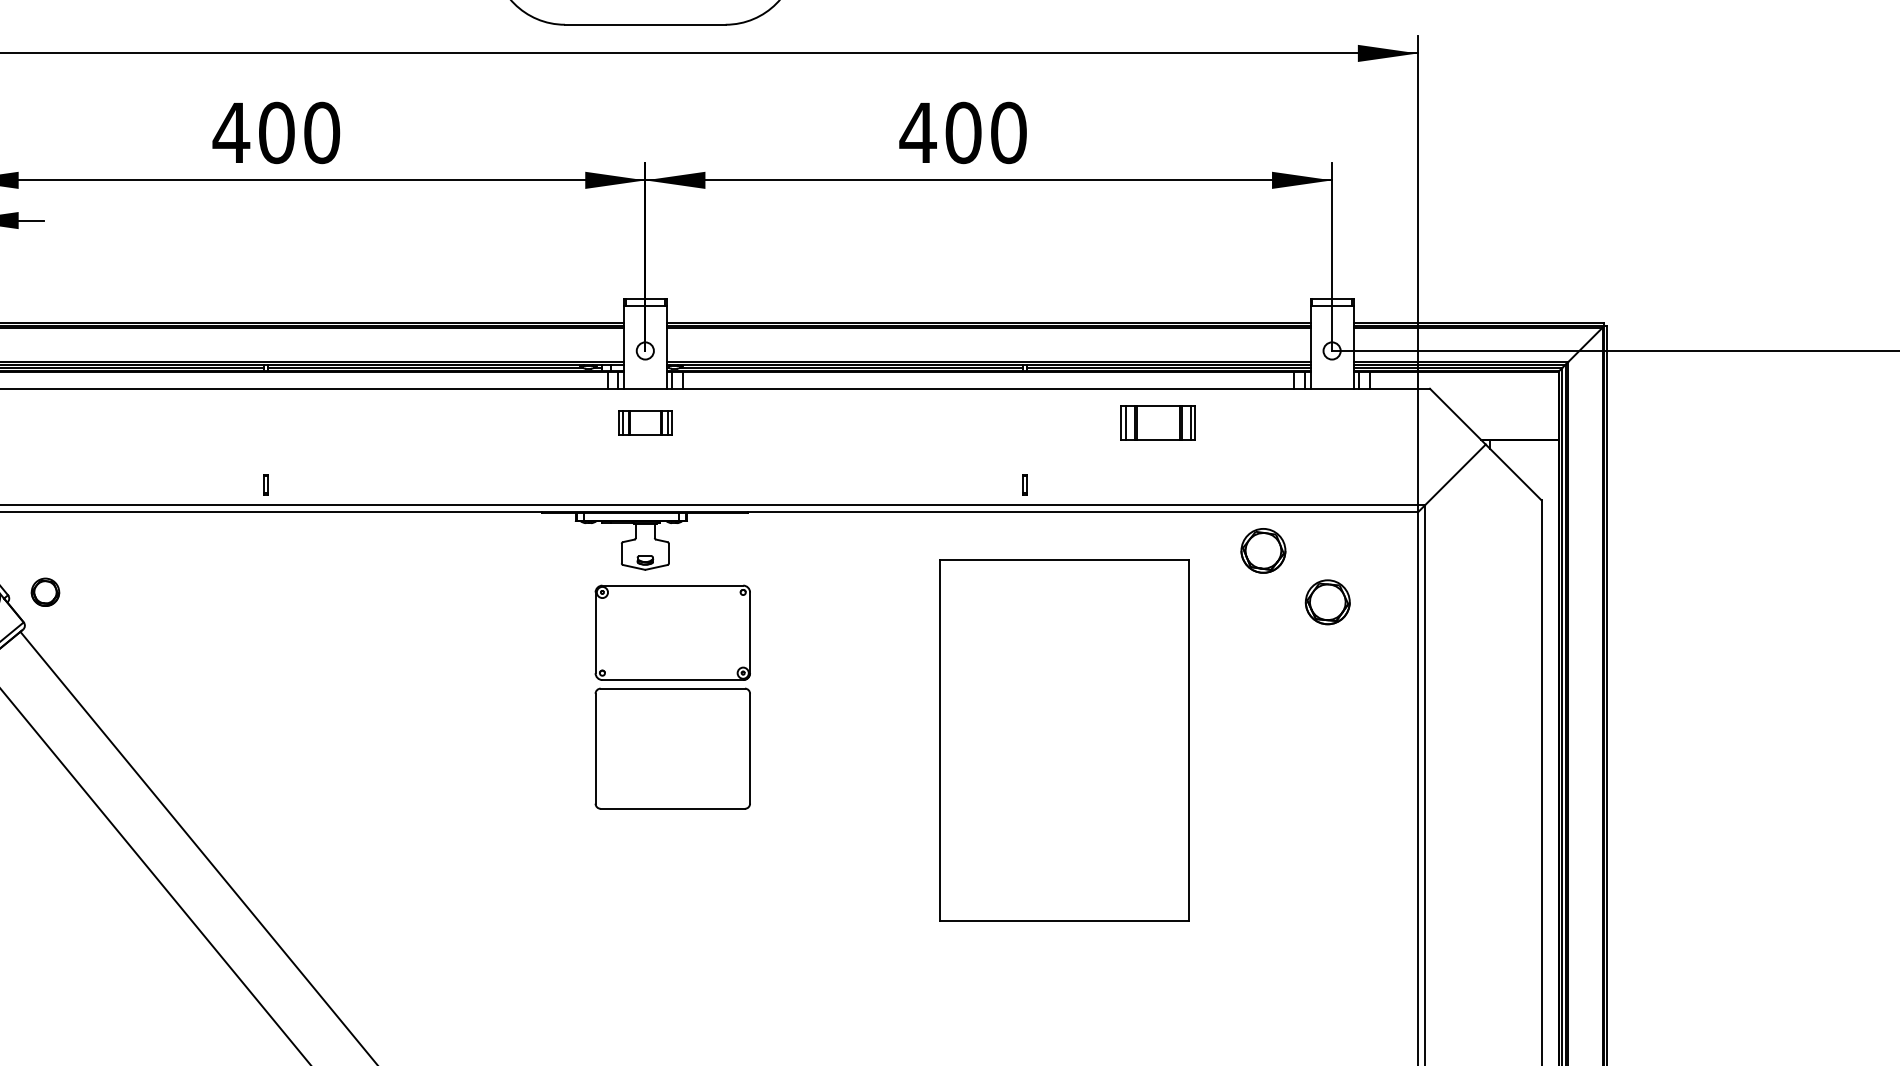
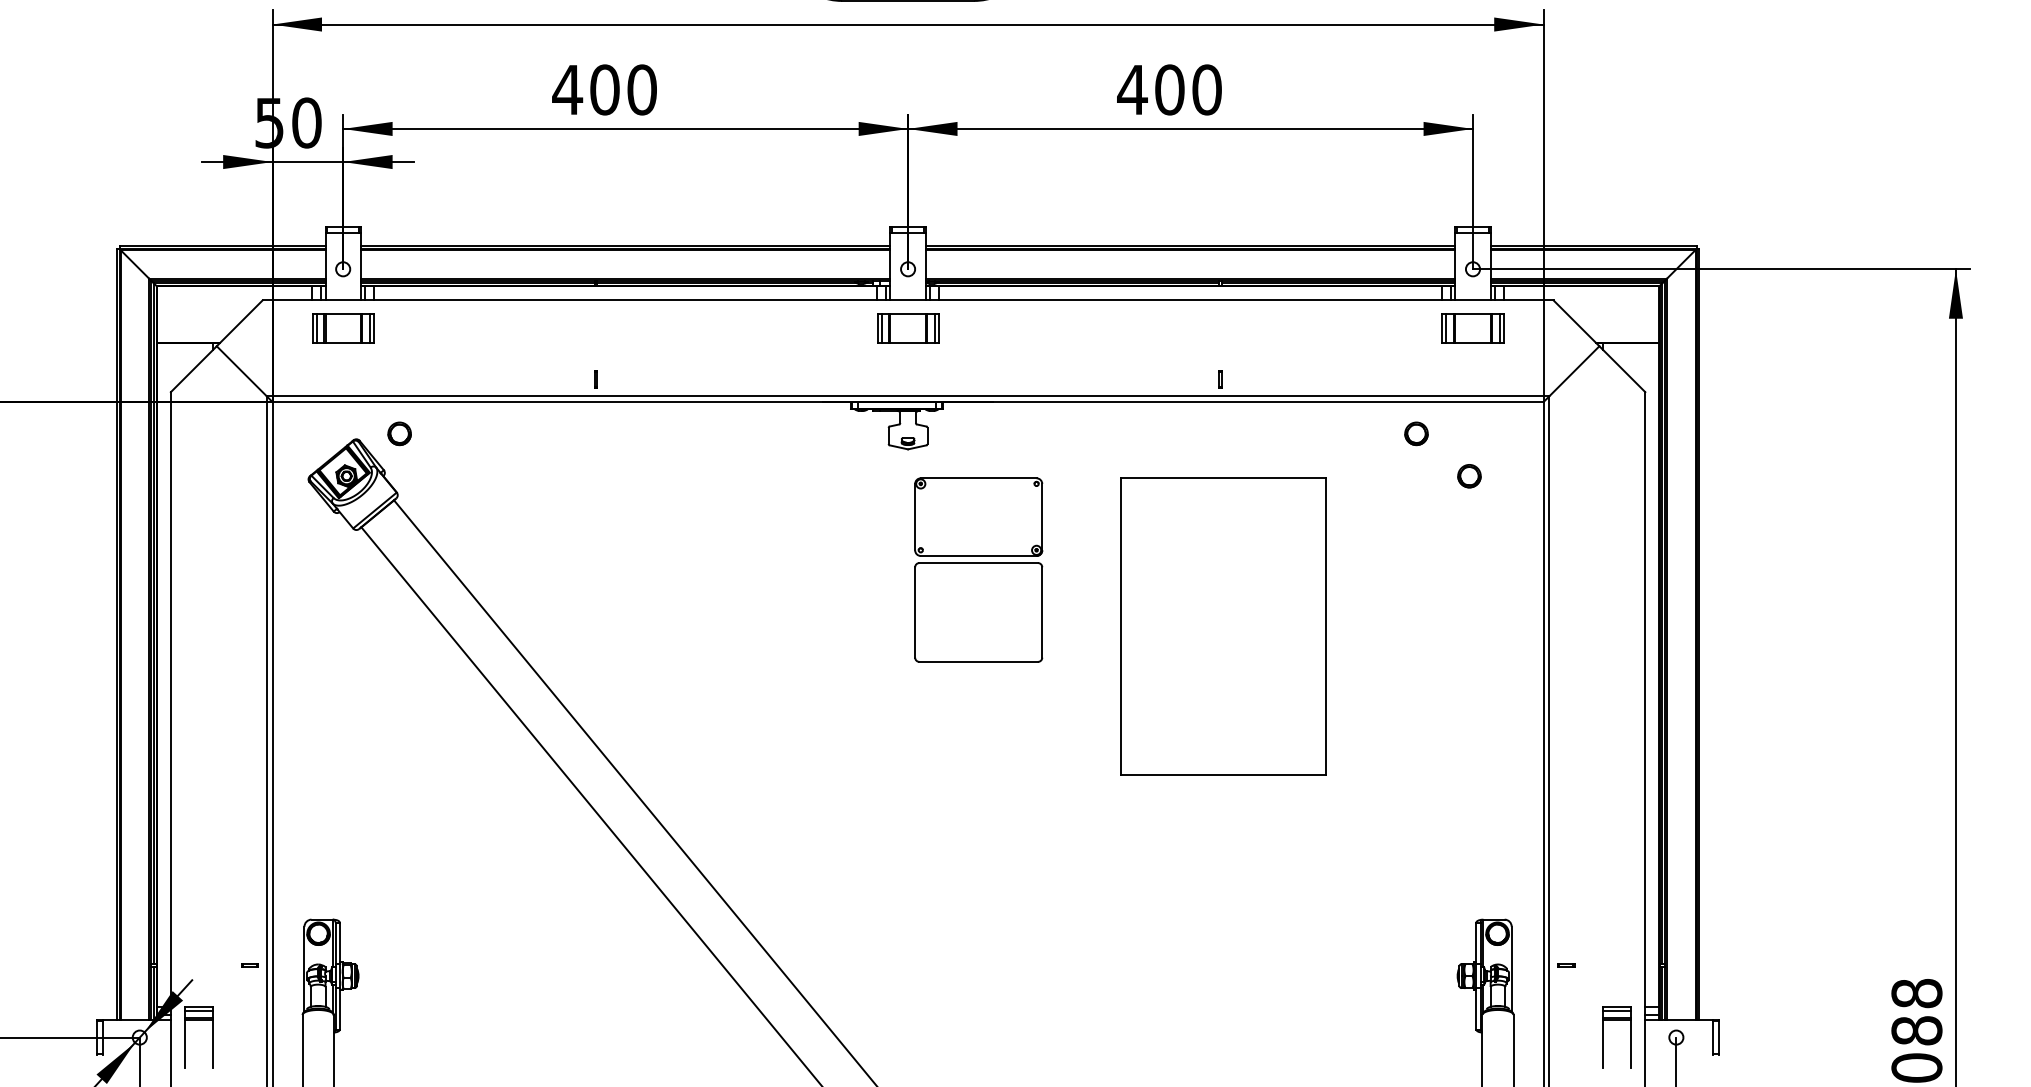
part: (645, 422) -> (908, 328), size x1.43
part: (1157, 422) -> (1472, 328), moved
part: (1263, 550) -> (1416, 433), size x0.62
part: (45, 591) -> (399, 433), moved
part: (1327, 602) -> (1469, 476), size x0.62
part: (672, 696) -> (978, 569), moved
part: (1064, 740) -> (1223, 626), moved

